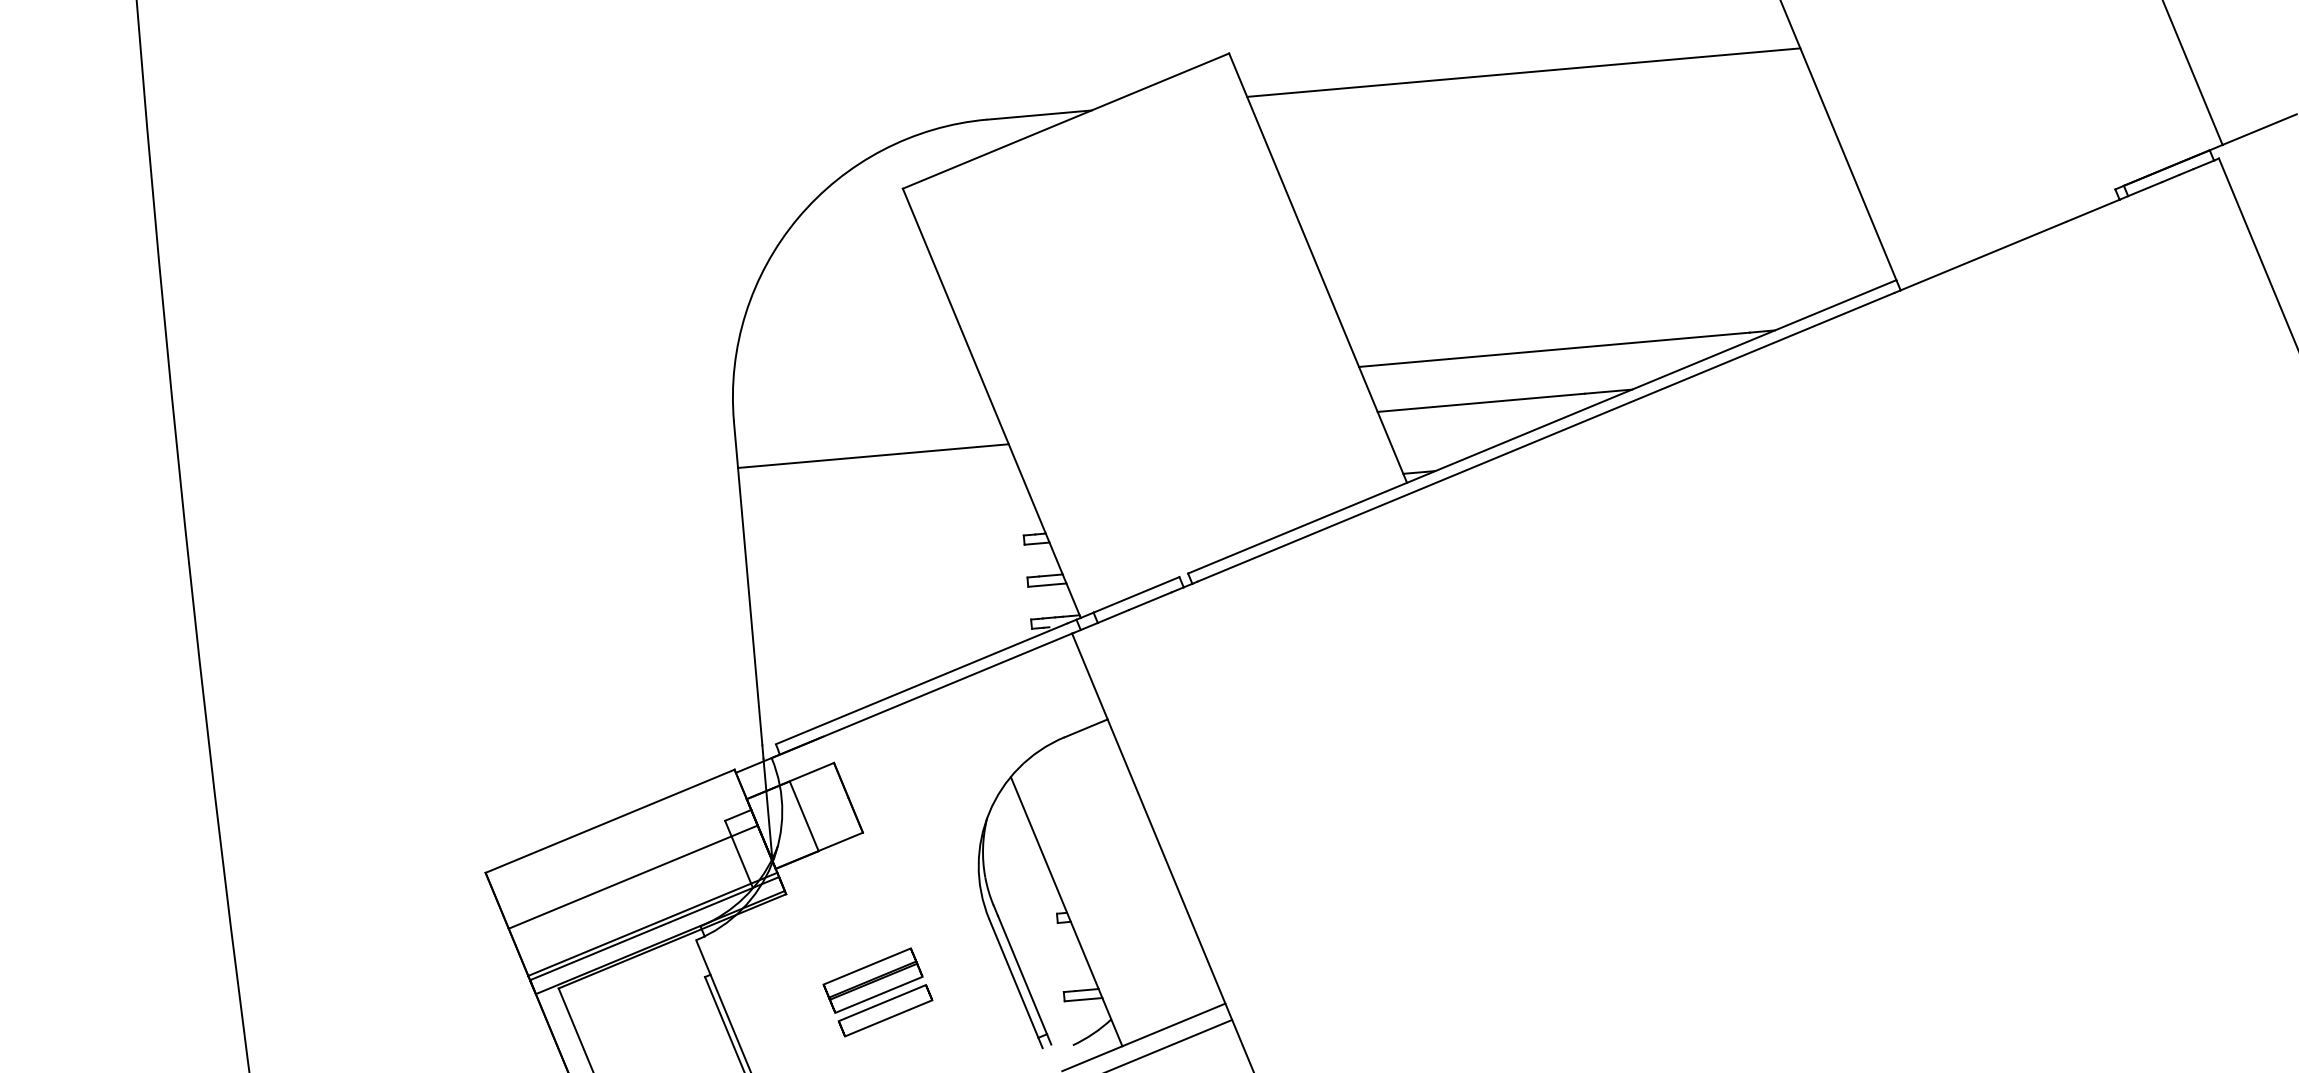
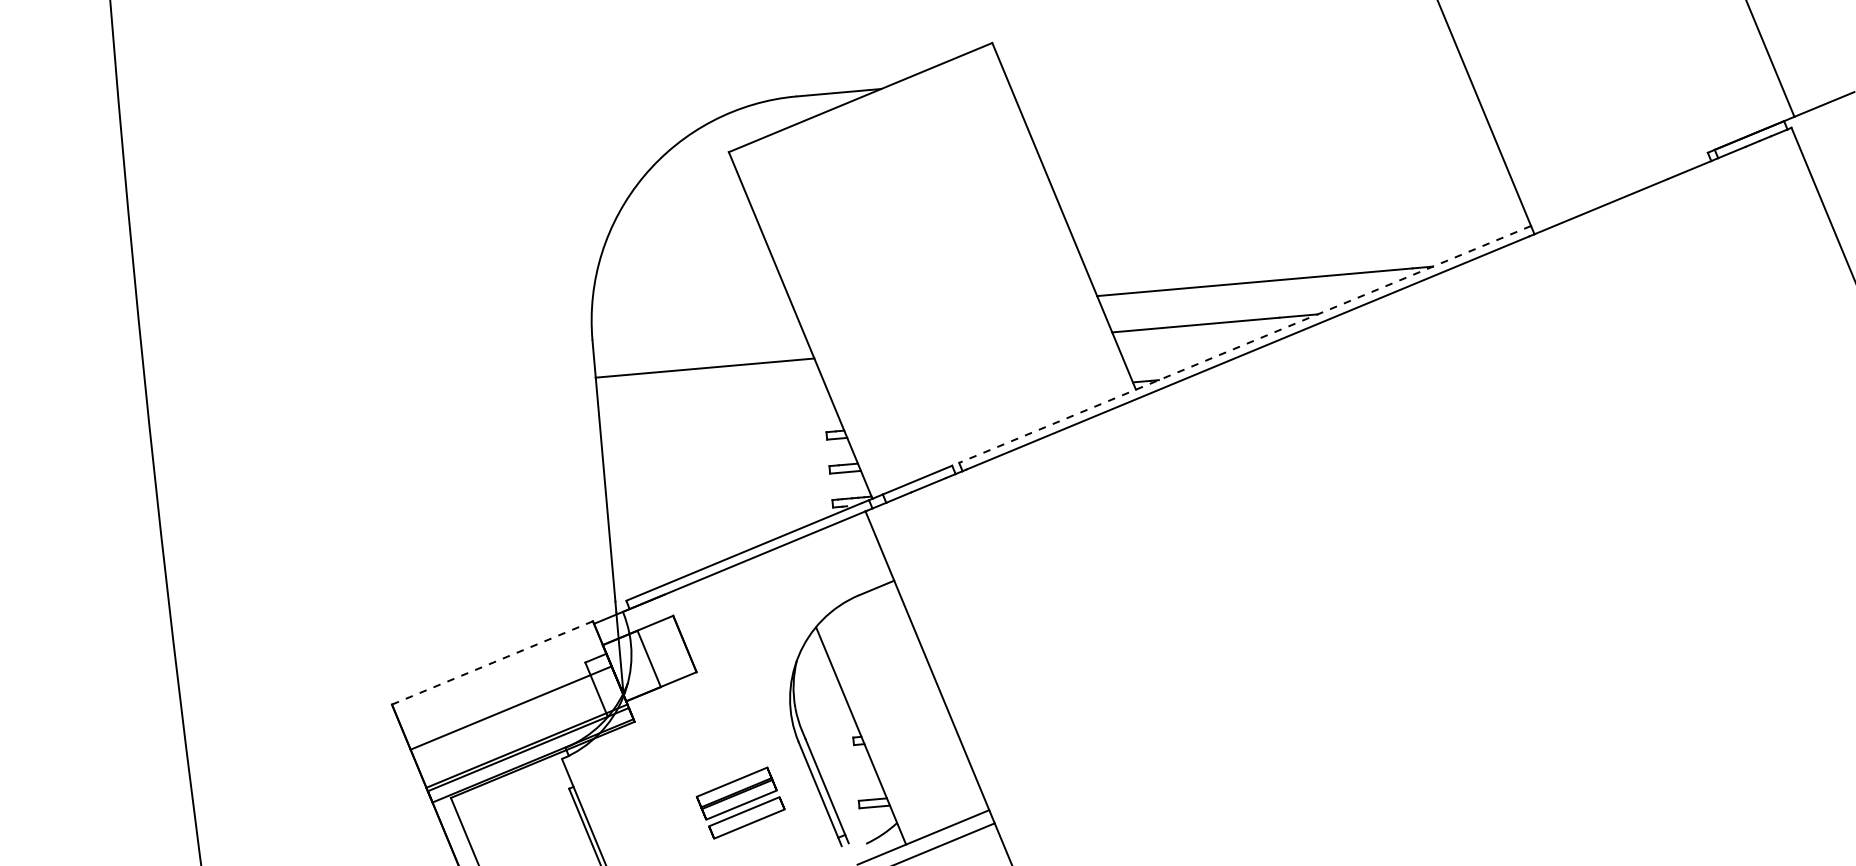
line: (1522, 72) -> (1229, 58), removed
line: (1542, 426) -> (1245, 344), solid -> dashed
line: (610, 820) -> (492, 662), solid -> dashed
part: (877, 991) -> (740, 802), moved

